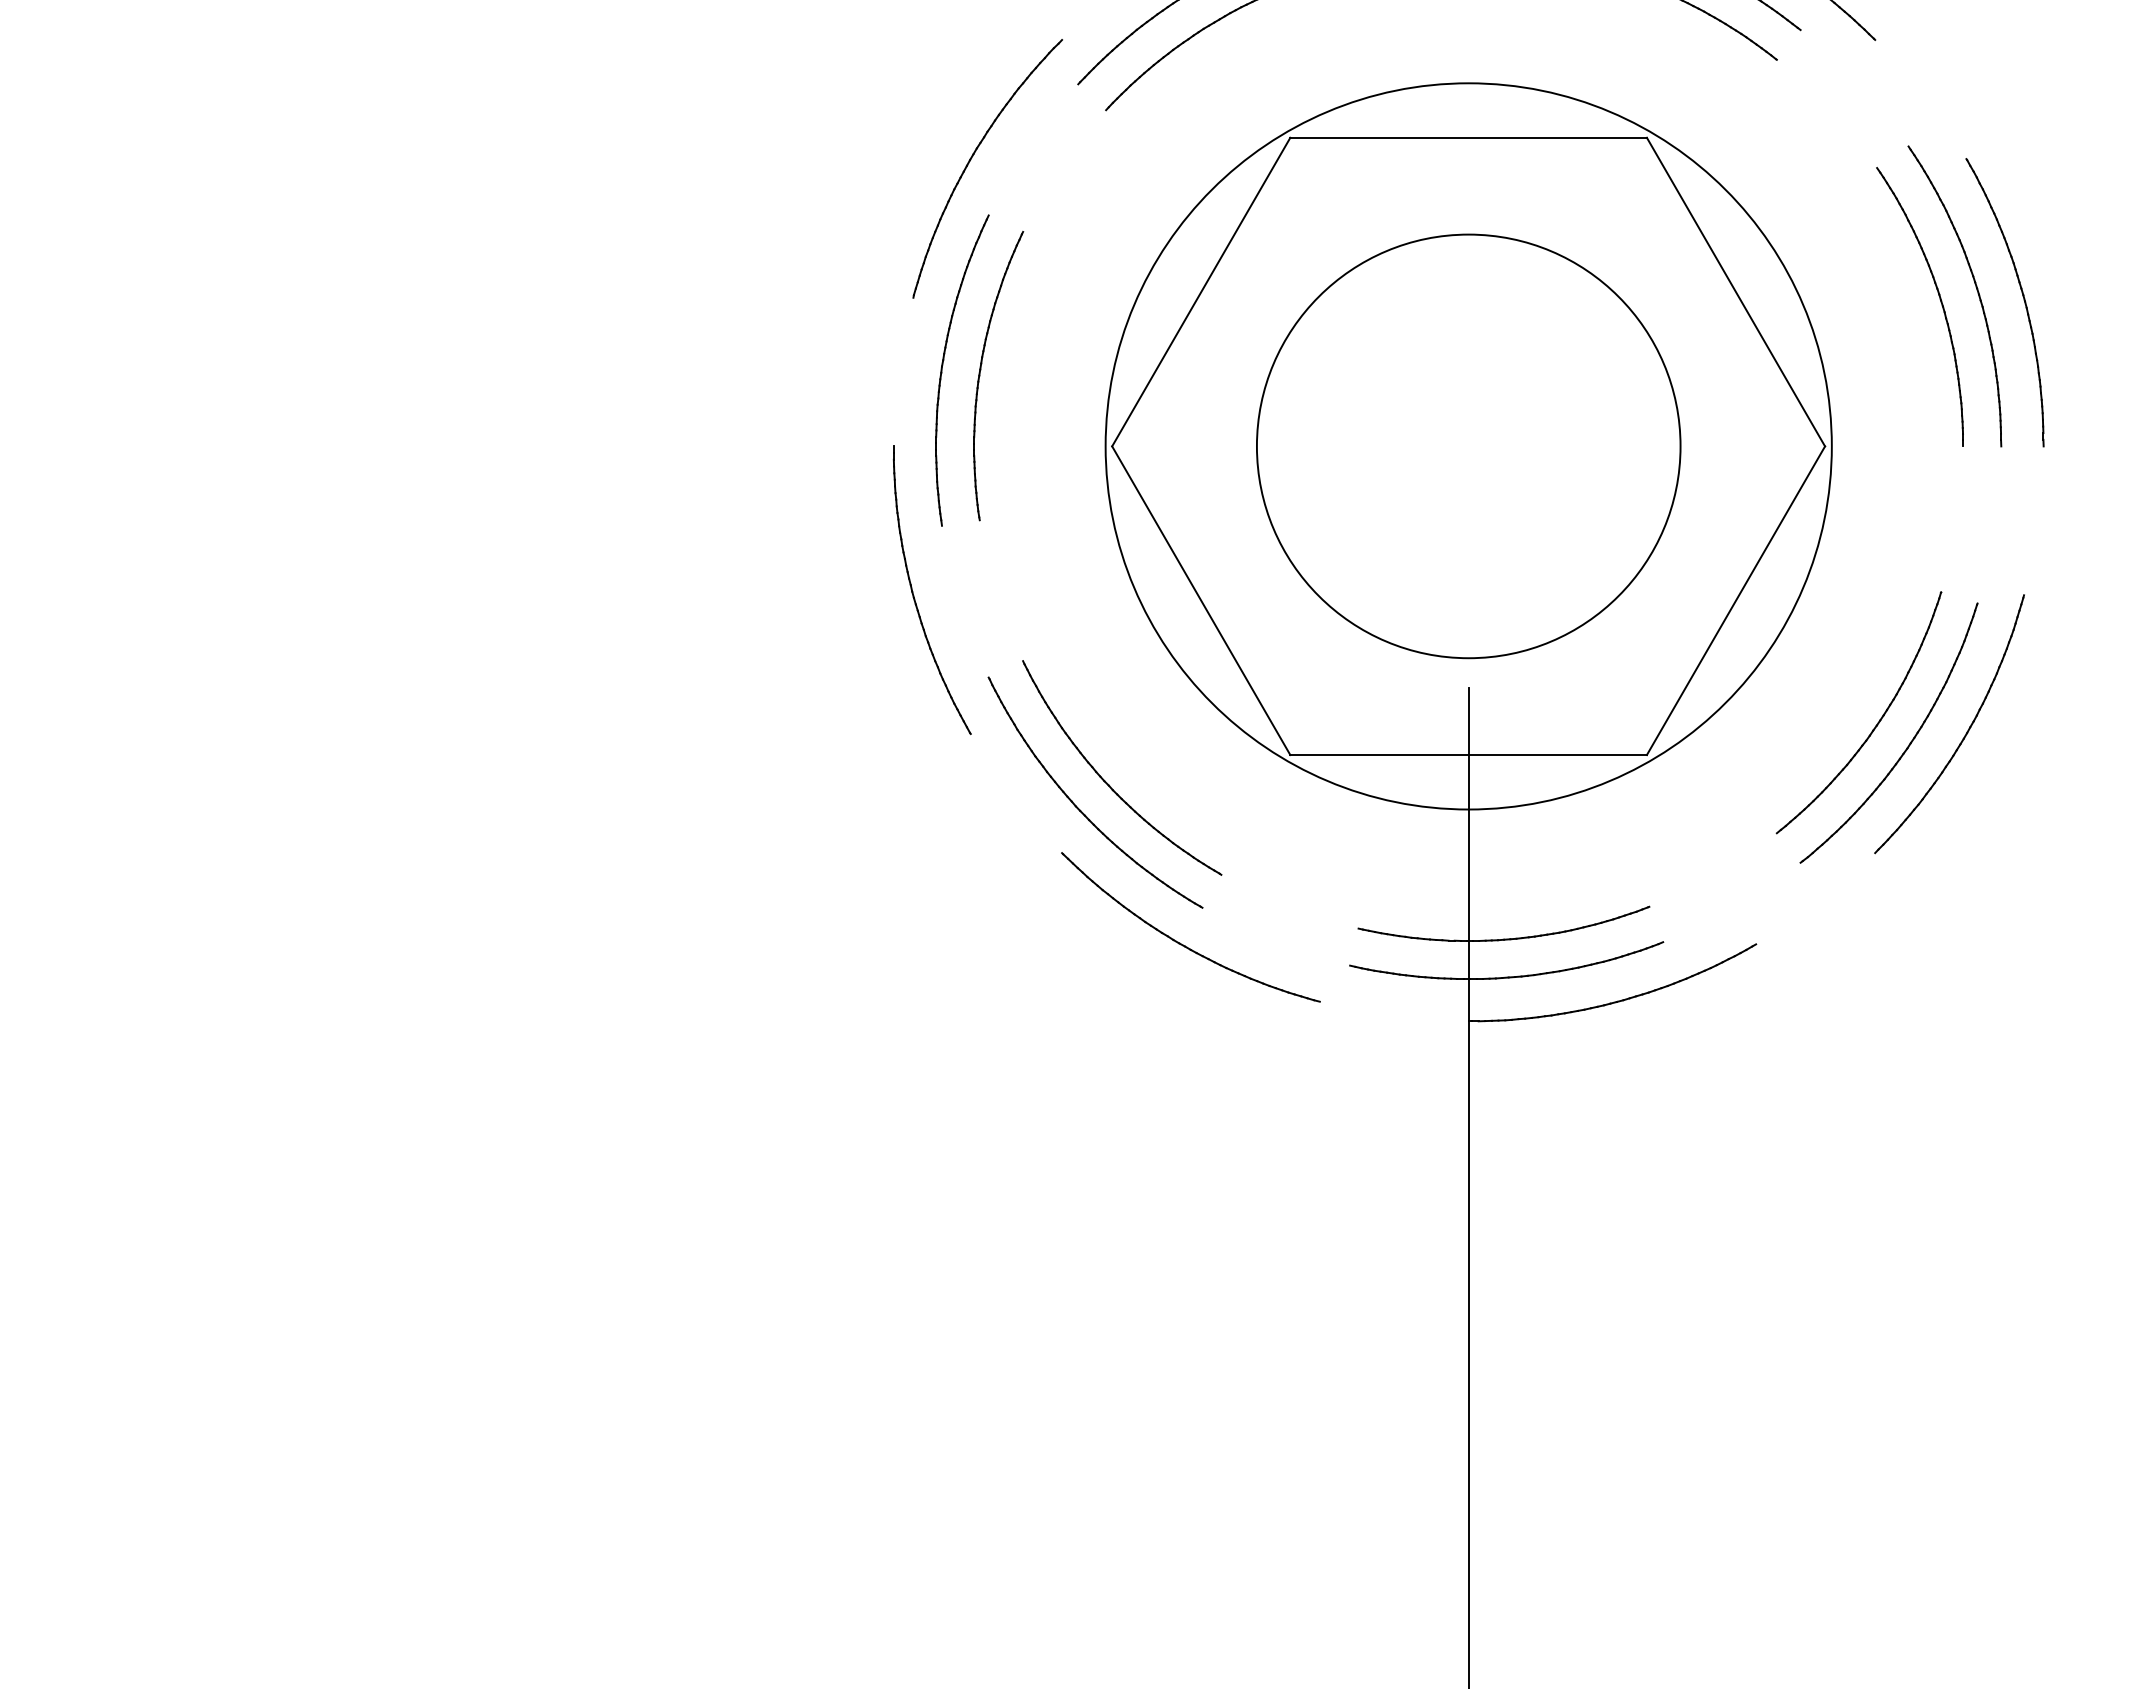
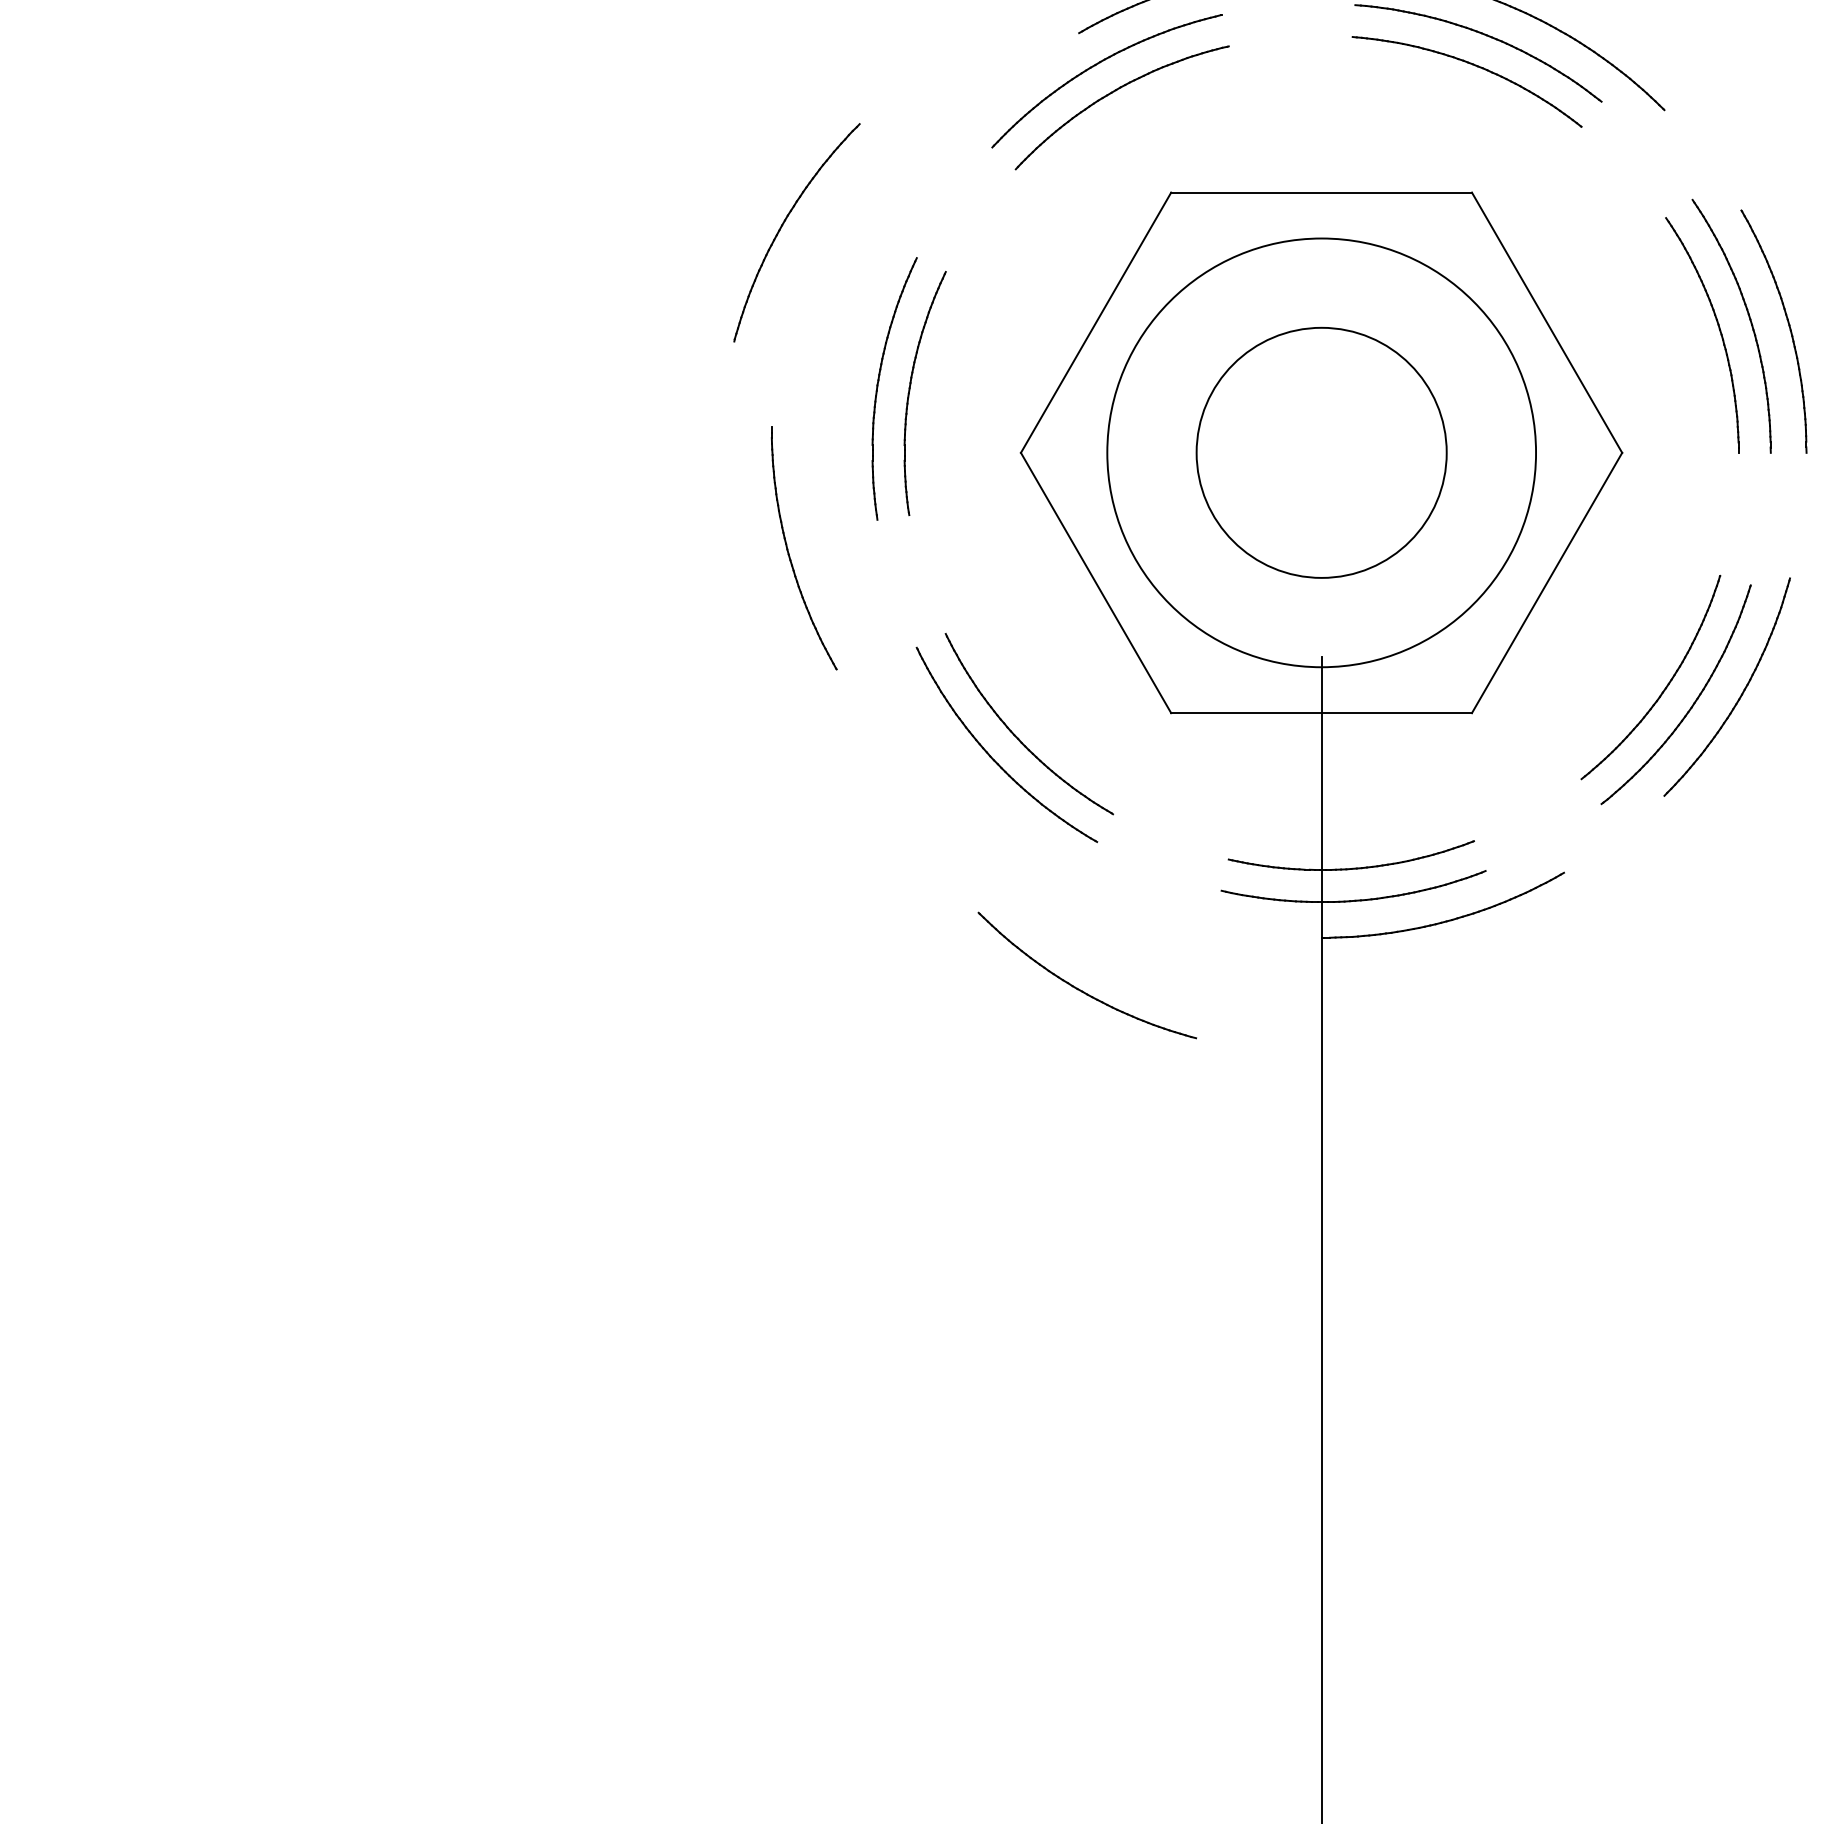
part: (971, 160) -> (783, 225), moved
circle: (1468, 445) -> (1321, 452), size x0.7
circle: (1468, 445) -> (1321, 452), size x0.7
part: (914, 595) -> (789, 552), moved
part: (1179, 941) -> (1077, 987), moved

